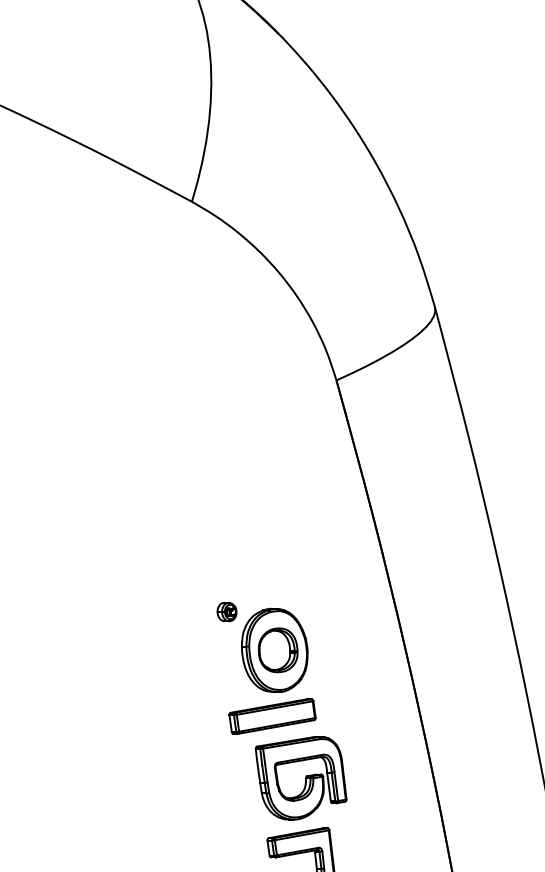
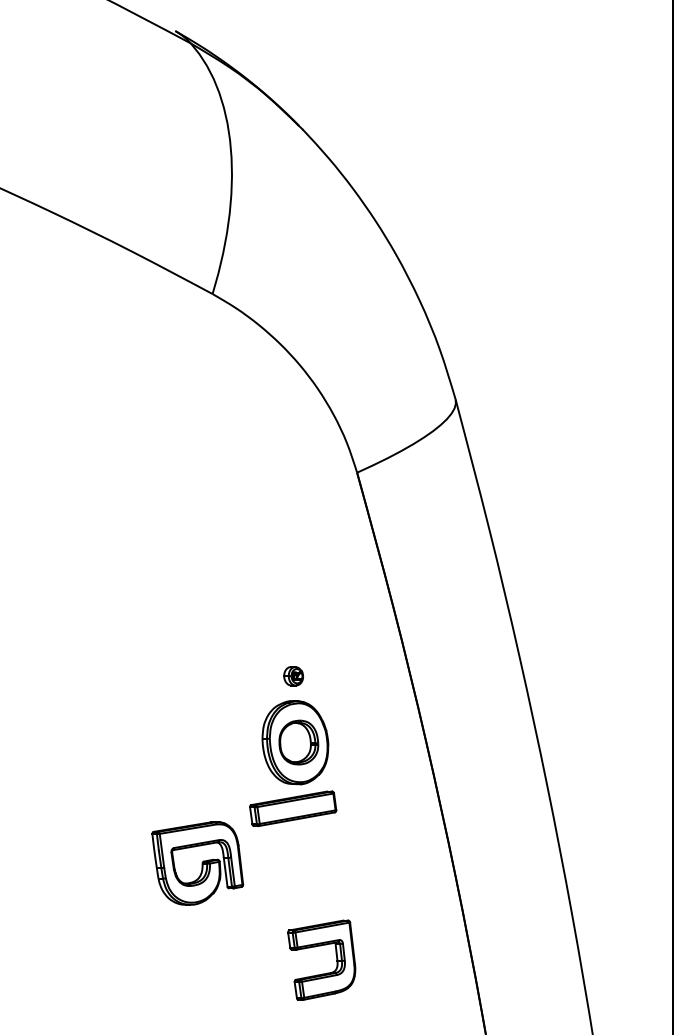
part: (226, 612) -> (293, 676), moved
part: (300, 778) -> (197, 863), moved

